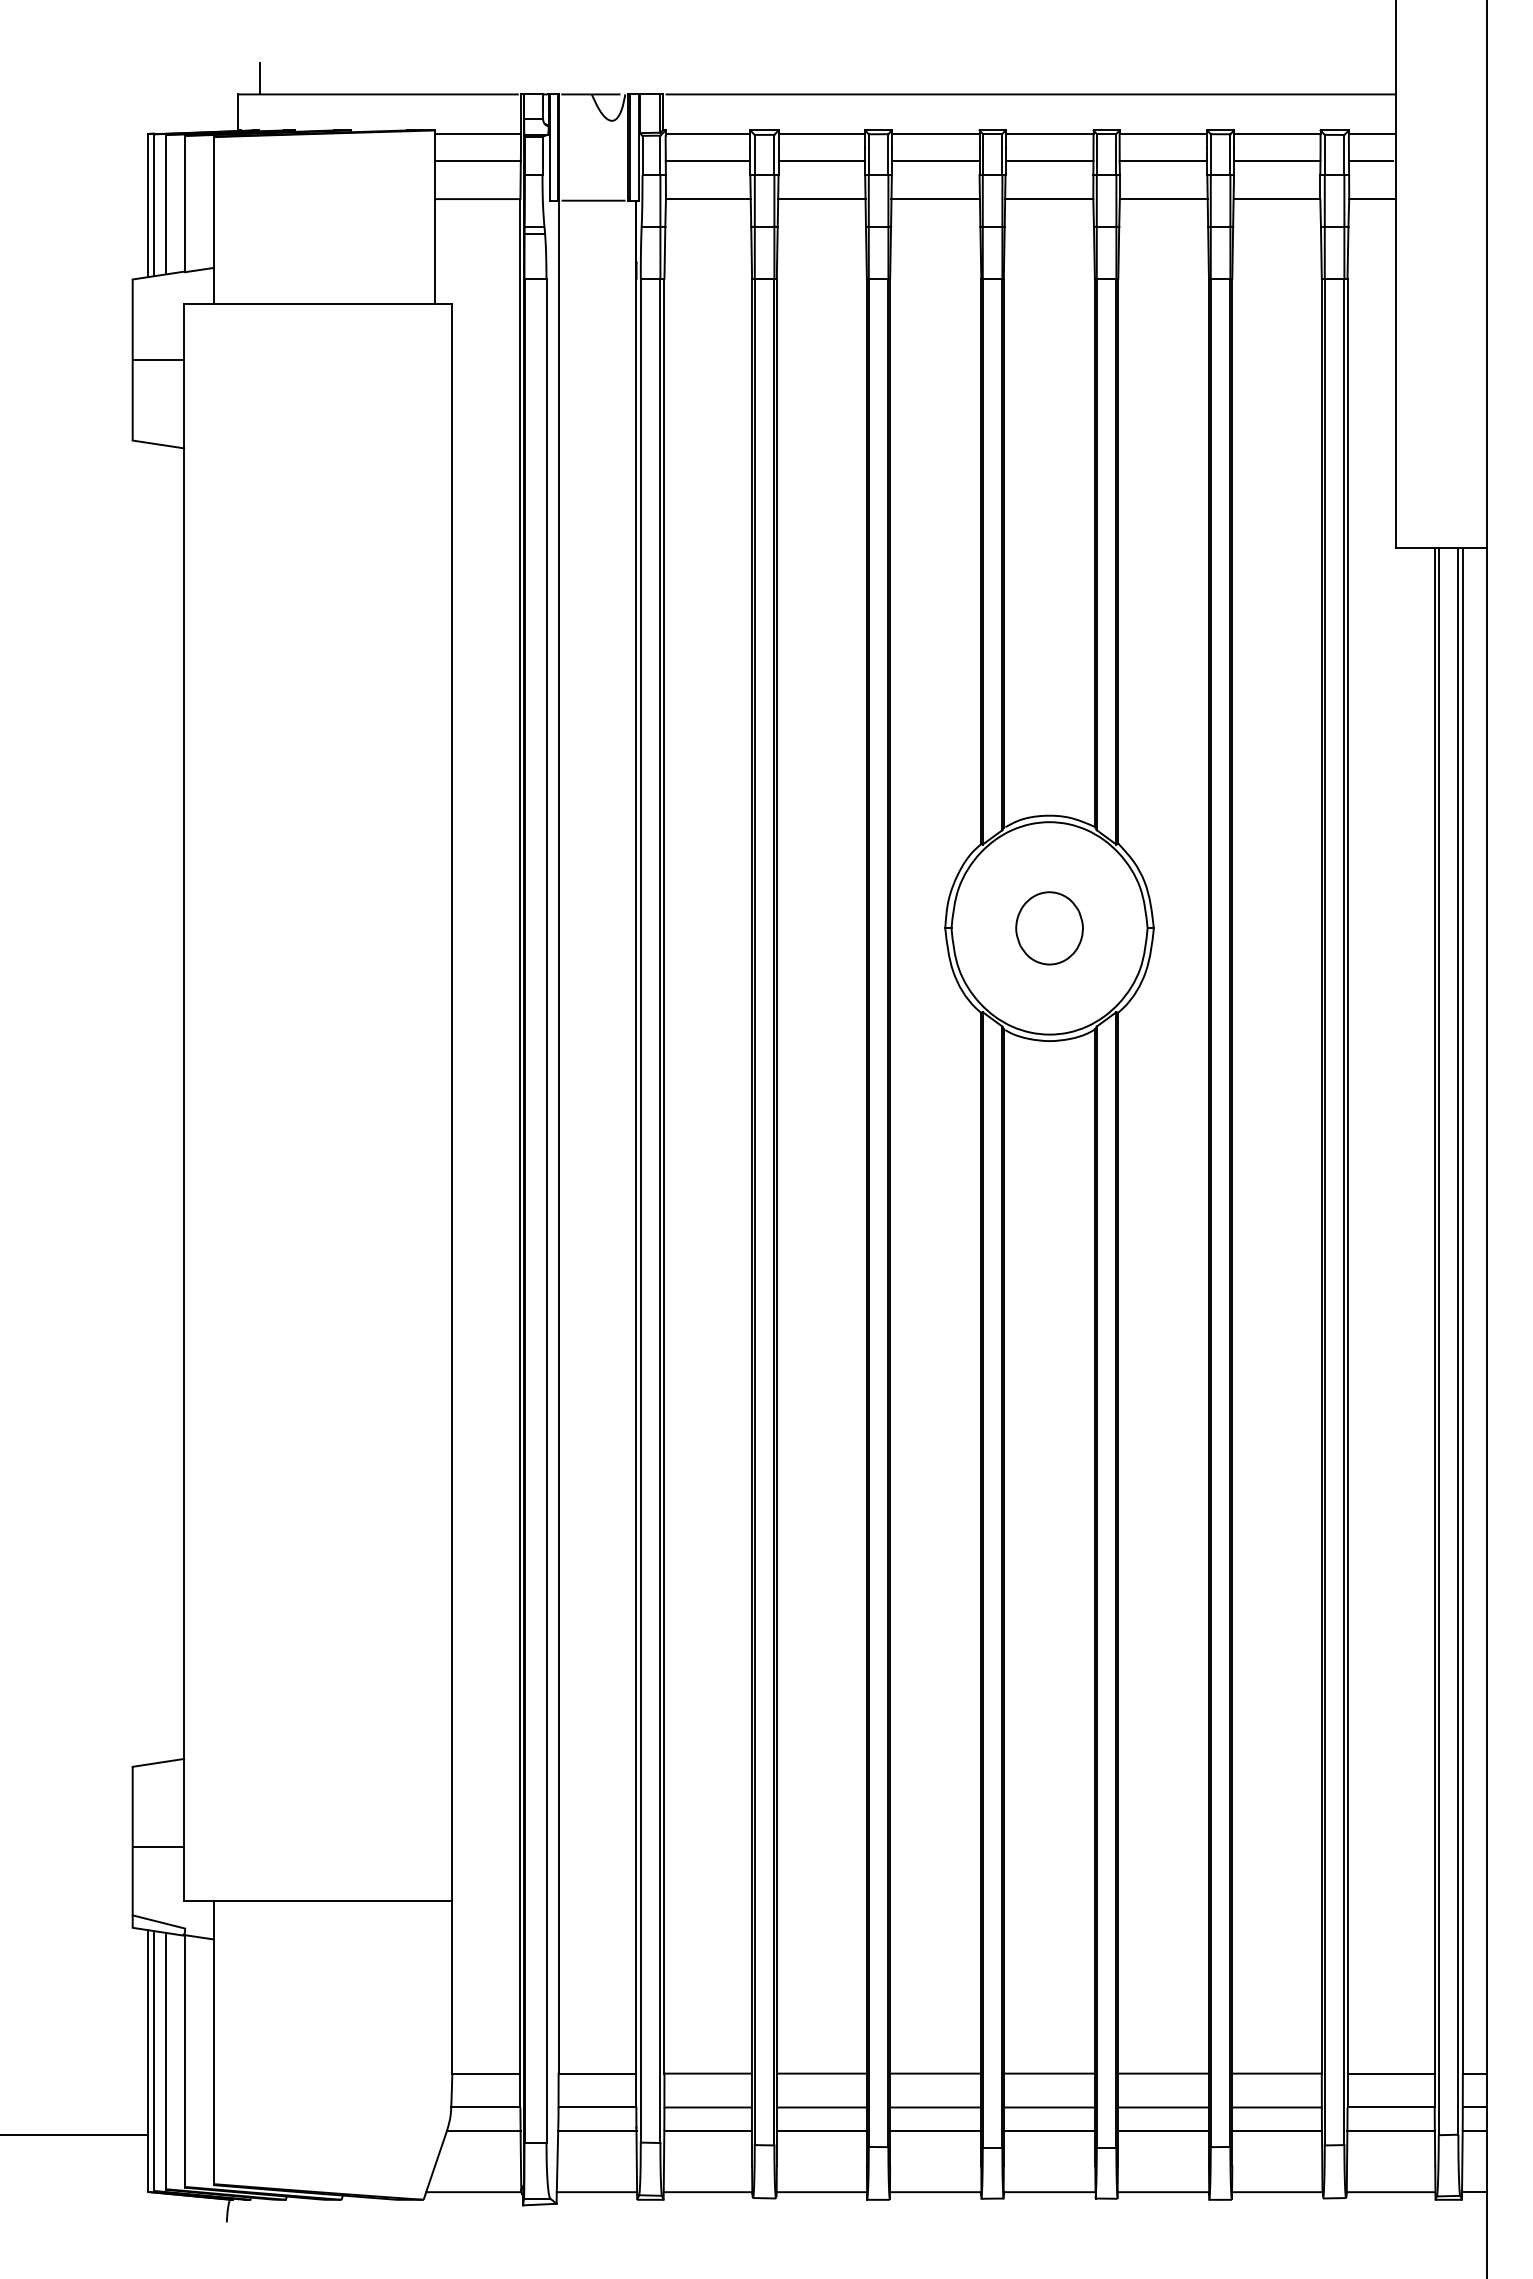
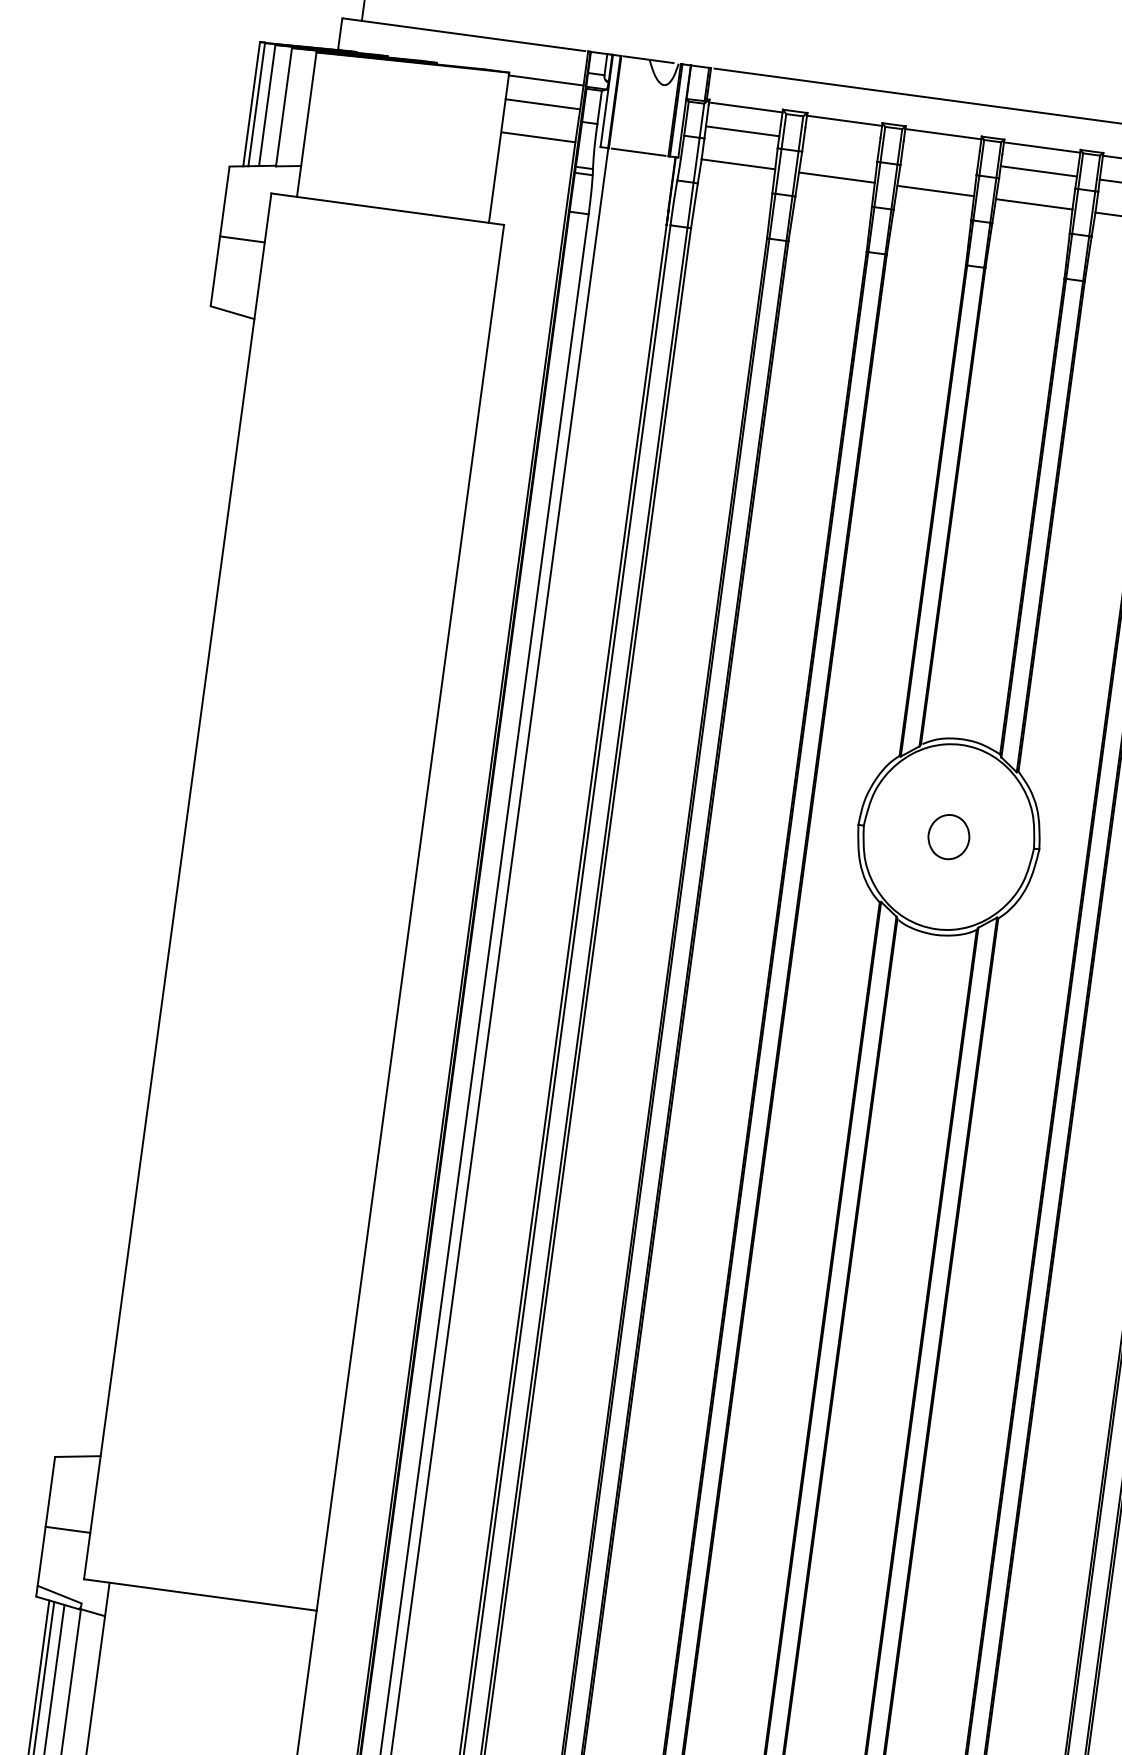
line: (821, 161) -> (841, 144), removed
line: (935, 161) -> (939, 158), removed
part: (1049, 928) -> (948, 837), size x0.7

